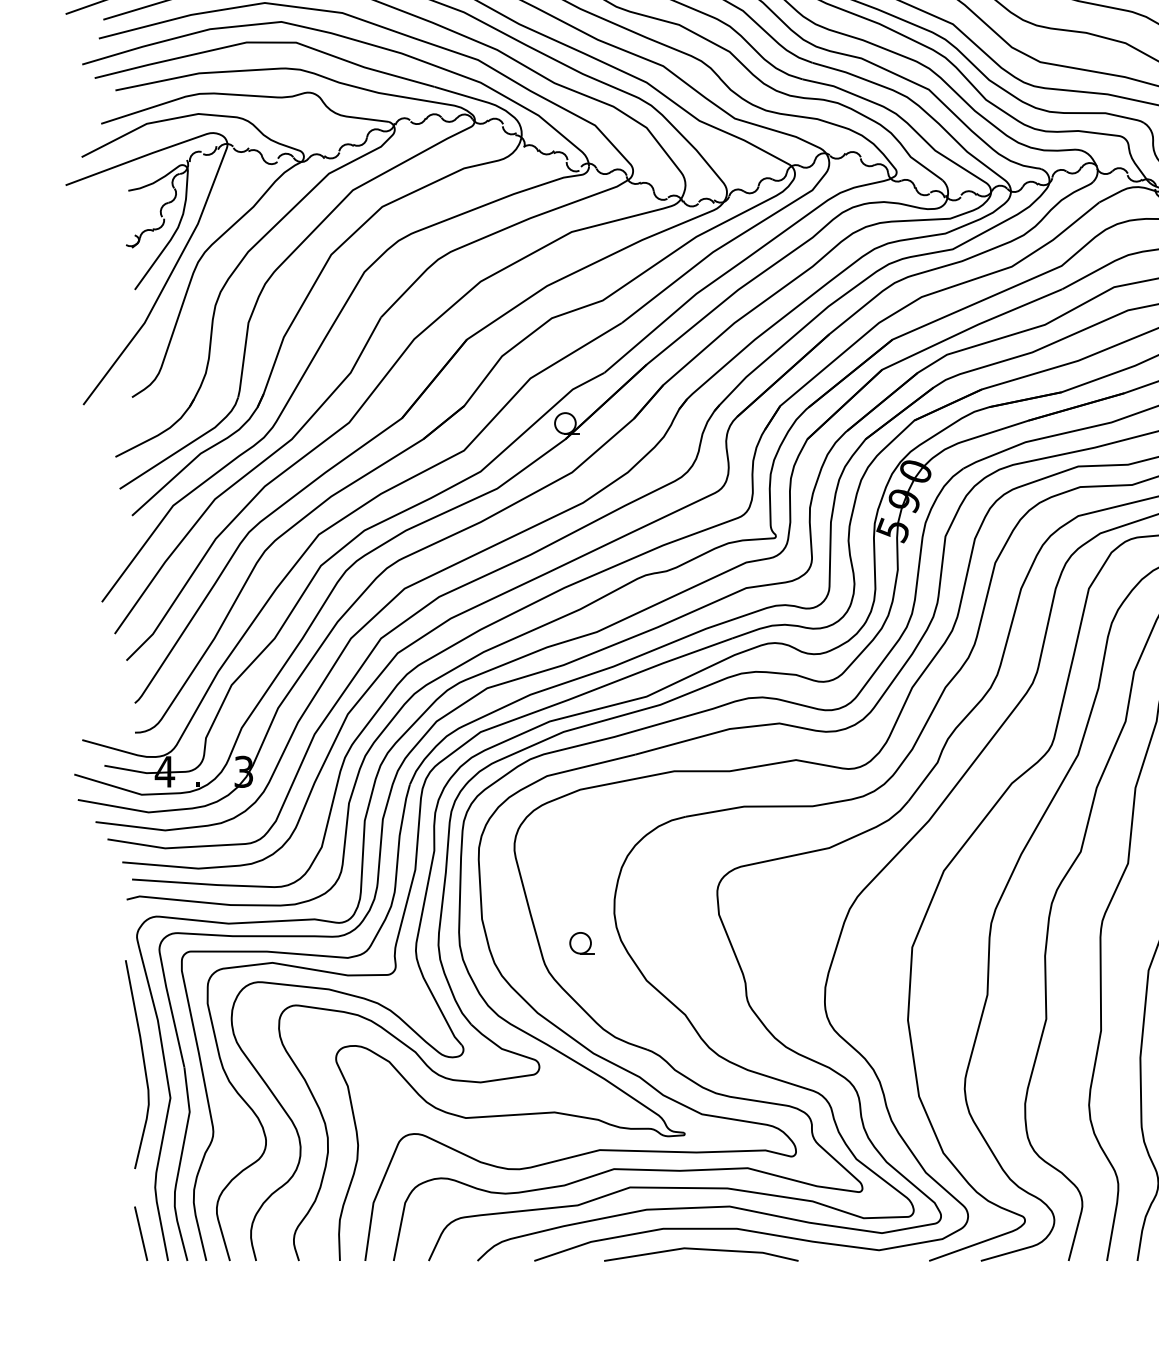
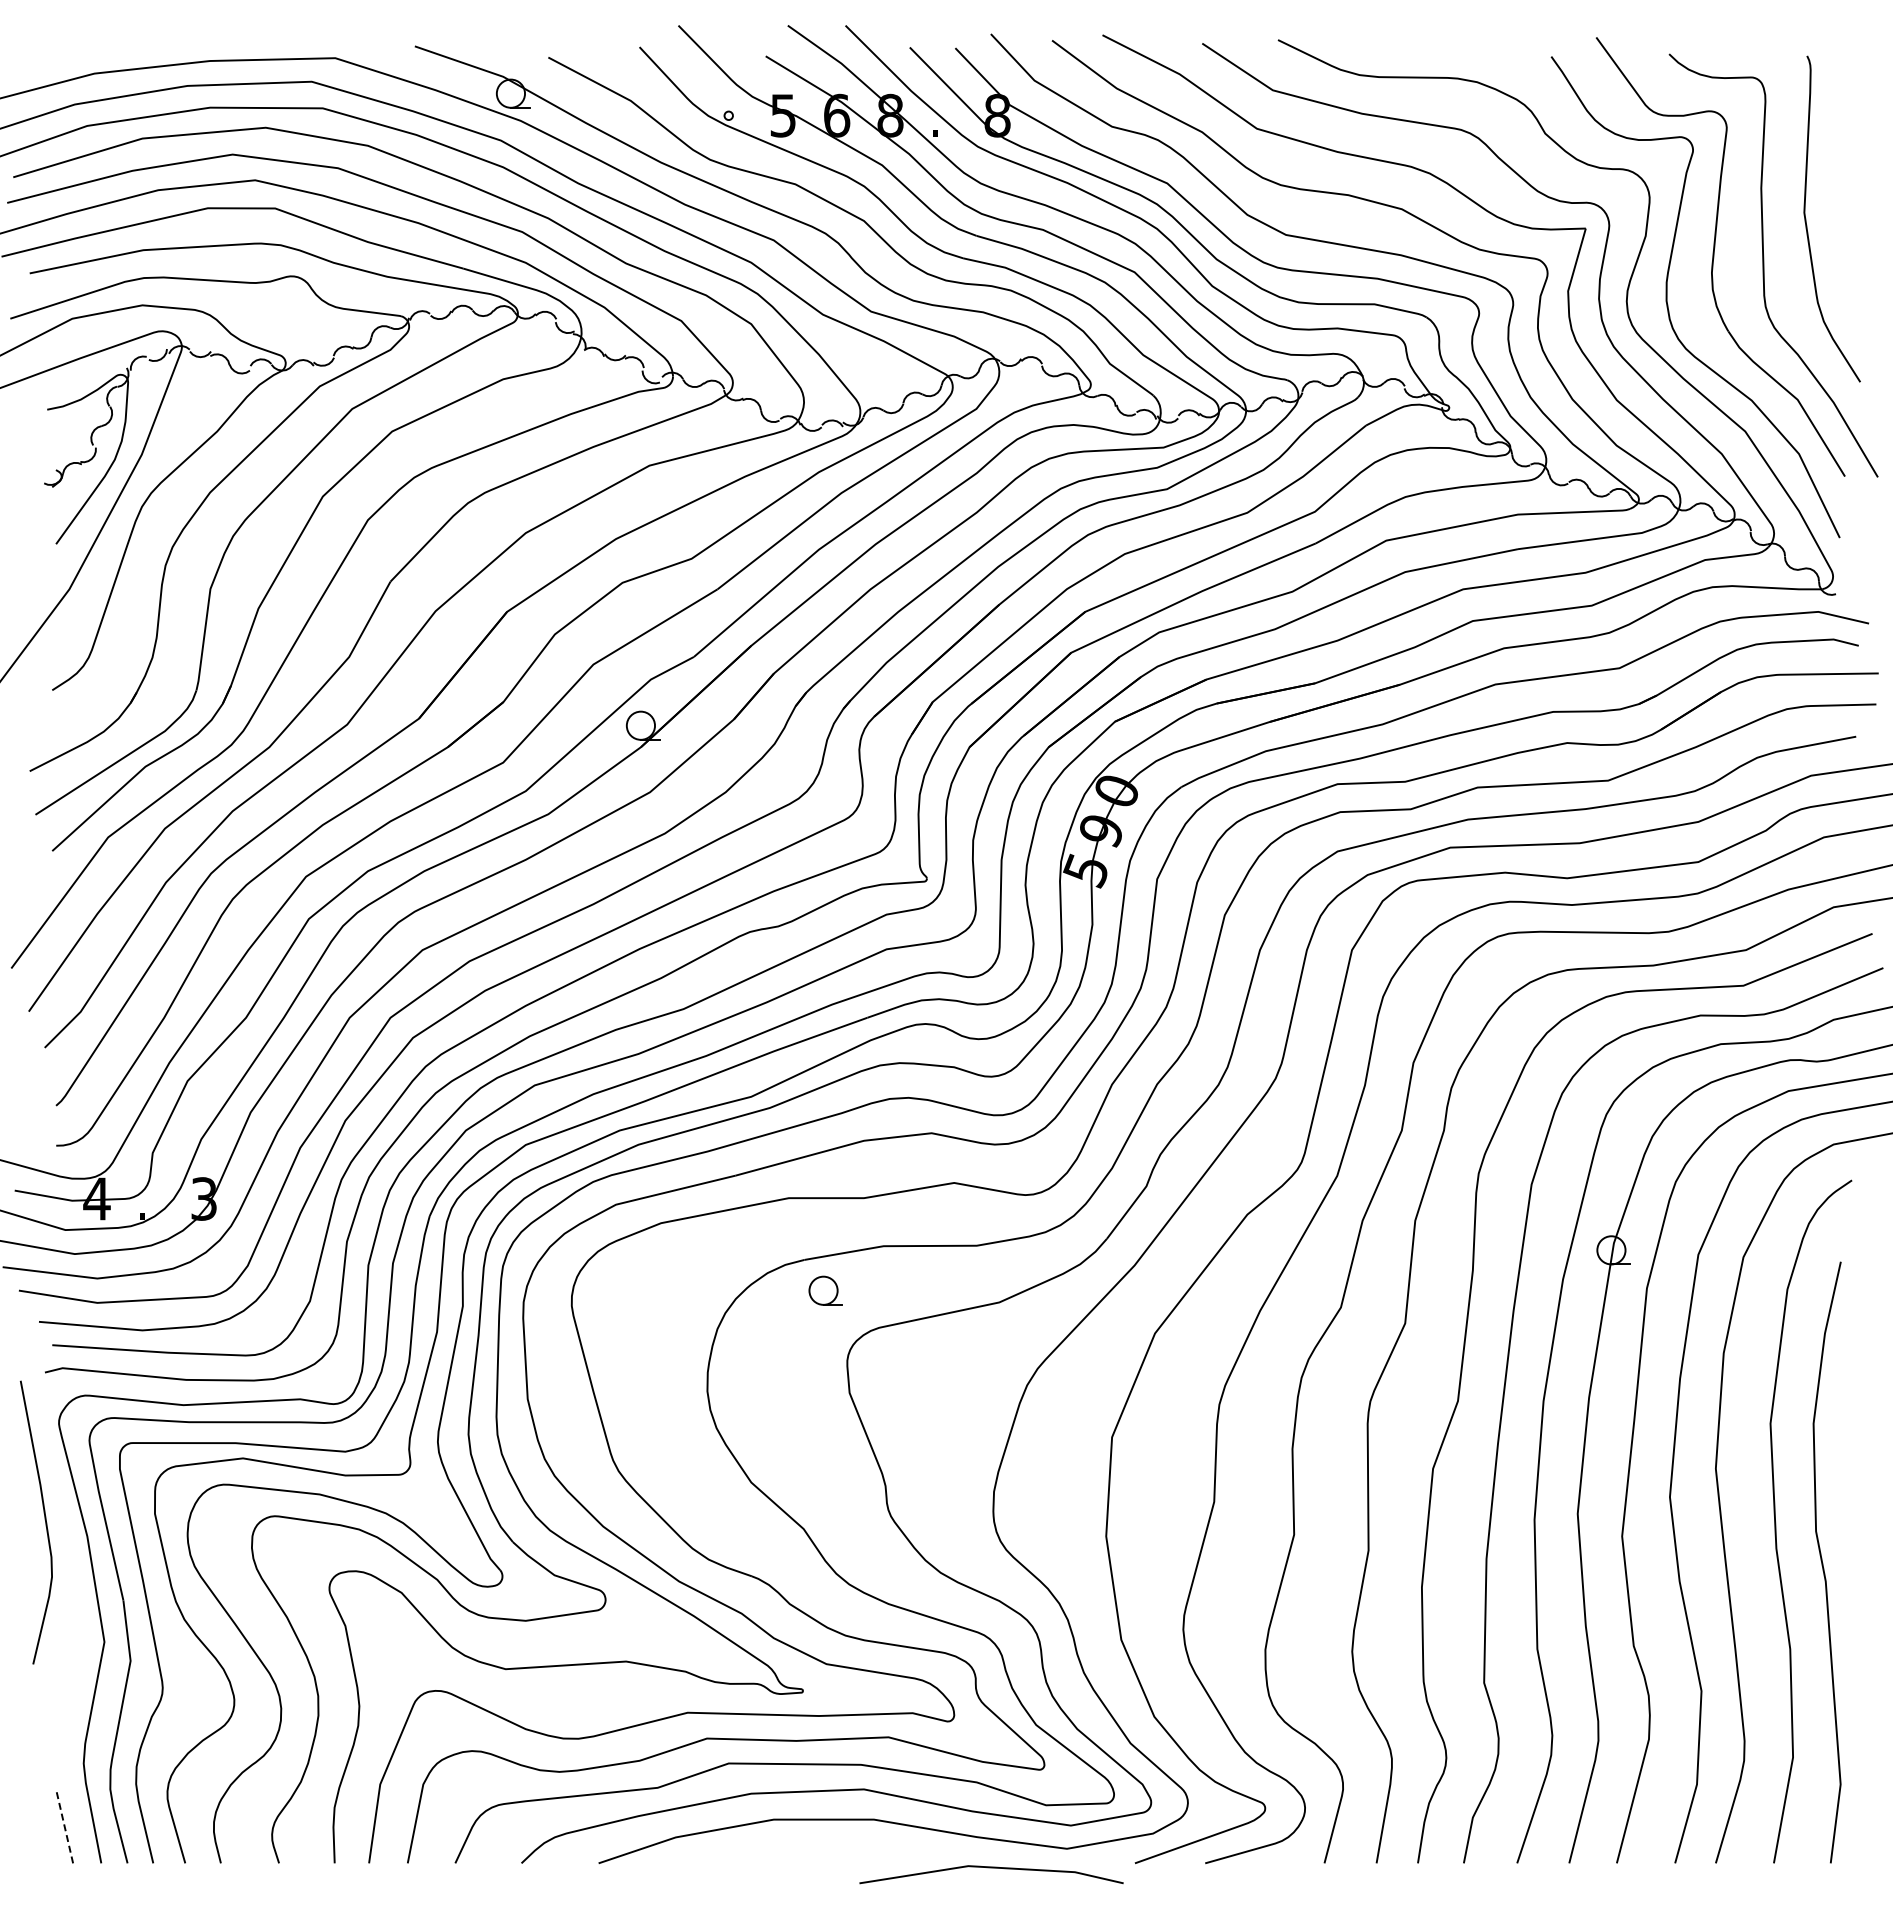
part: (582, 943) -> (825, 1290), moved
curve: (143, 1062) -> (44, 1519), moved
line: (141, 1233) -> (64, 1826), solid -> dashed
line: (701, 1250) -> (991, 1868), moved

